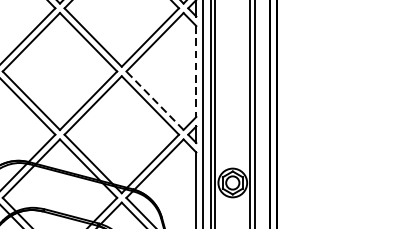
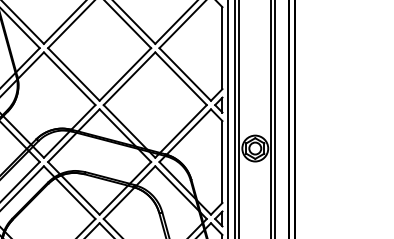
line: (196, 71) -> (222, 48), dashed -> solid
line: (155, 100) -> (185, 74), dashed -> solid

